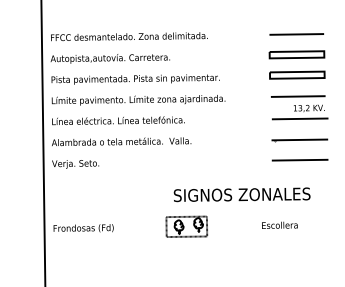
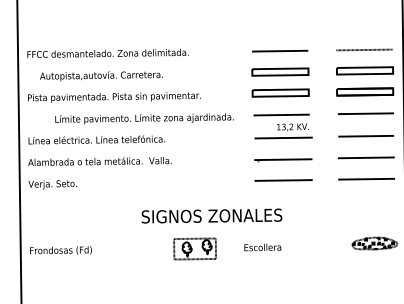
text: (110, 59) -> (101, 76), moved
text: (138, 99) -> (144, 118), moved
text: (241, 194) -> (211, 215), moved
part: (186, 226) -> (194, 248), moved

